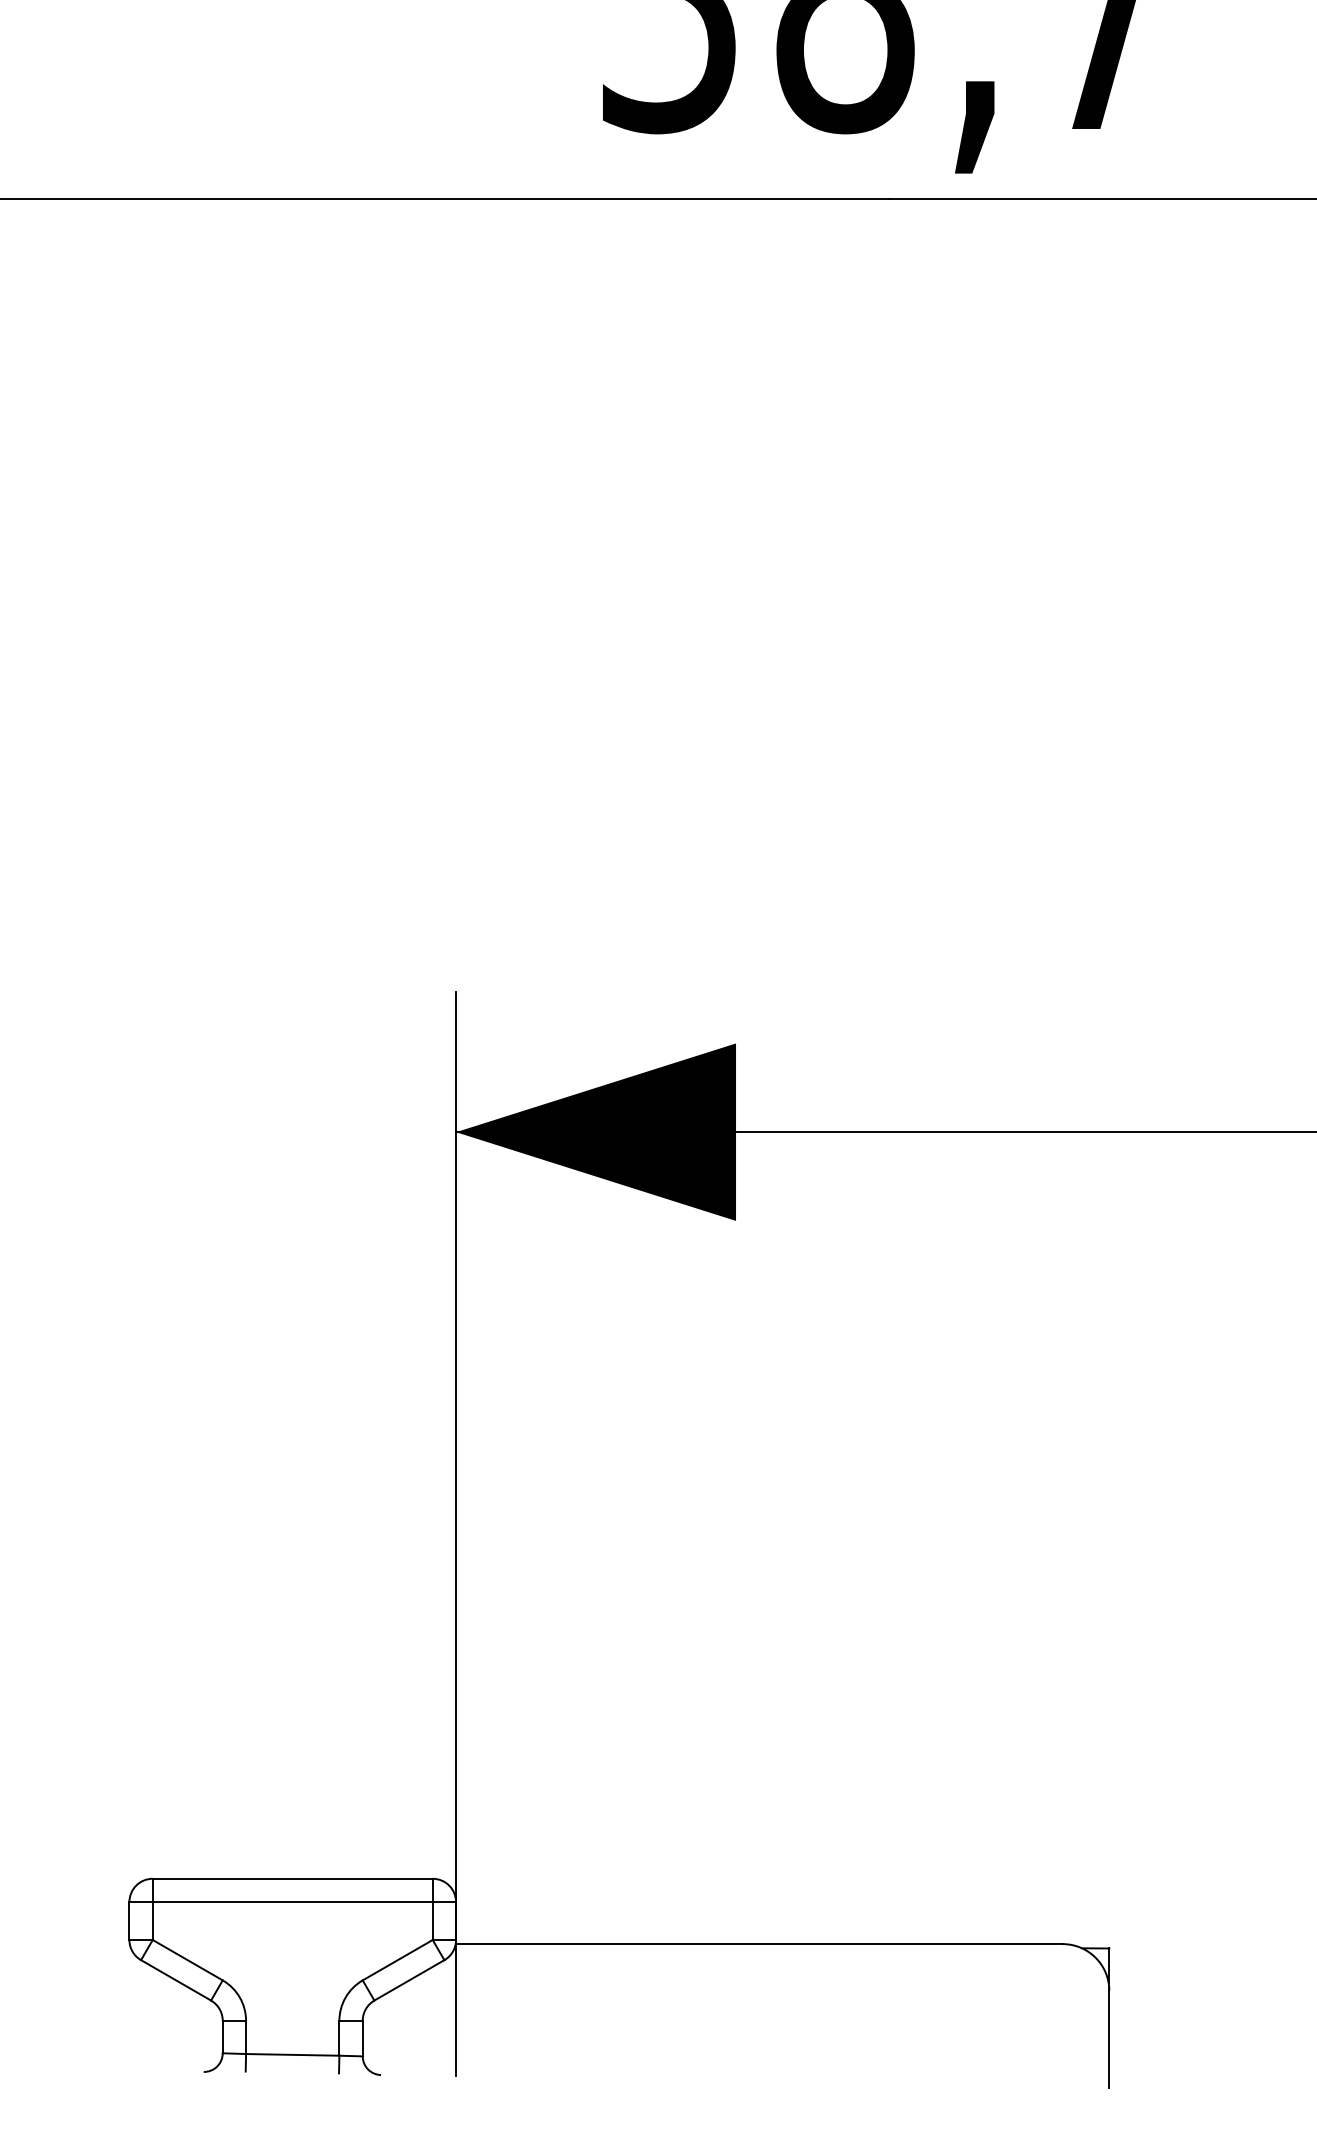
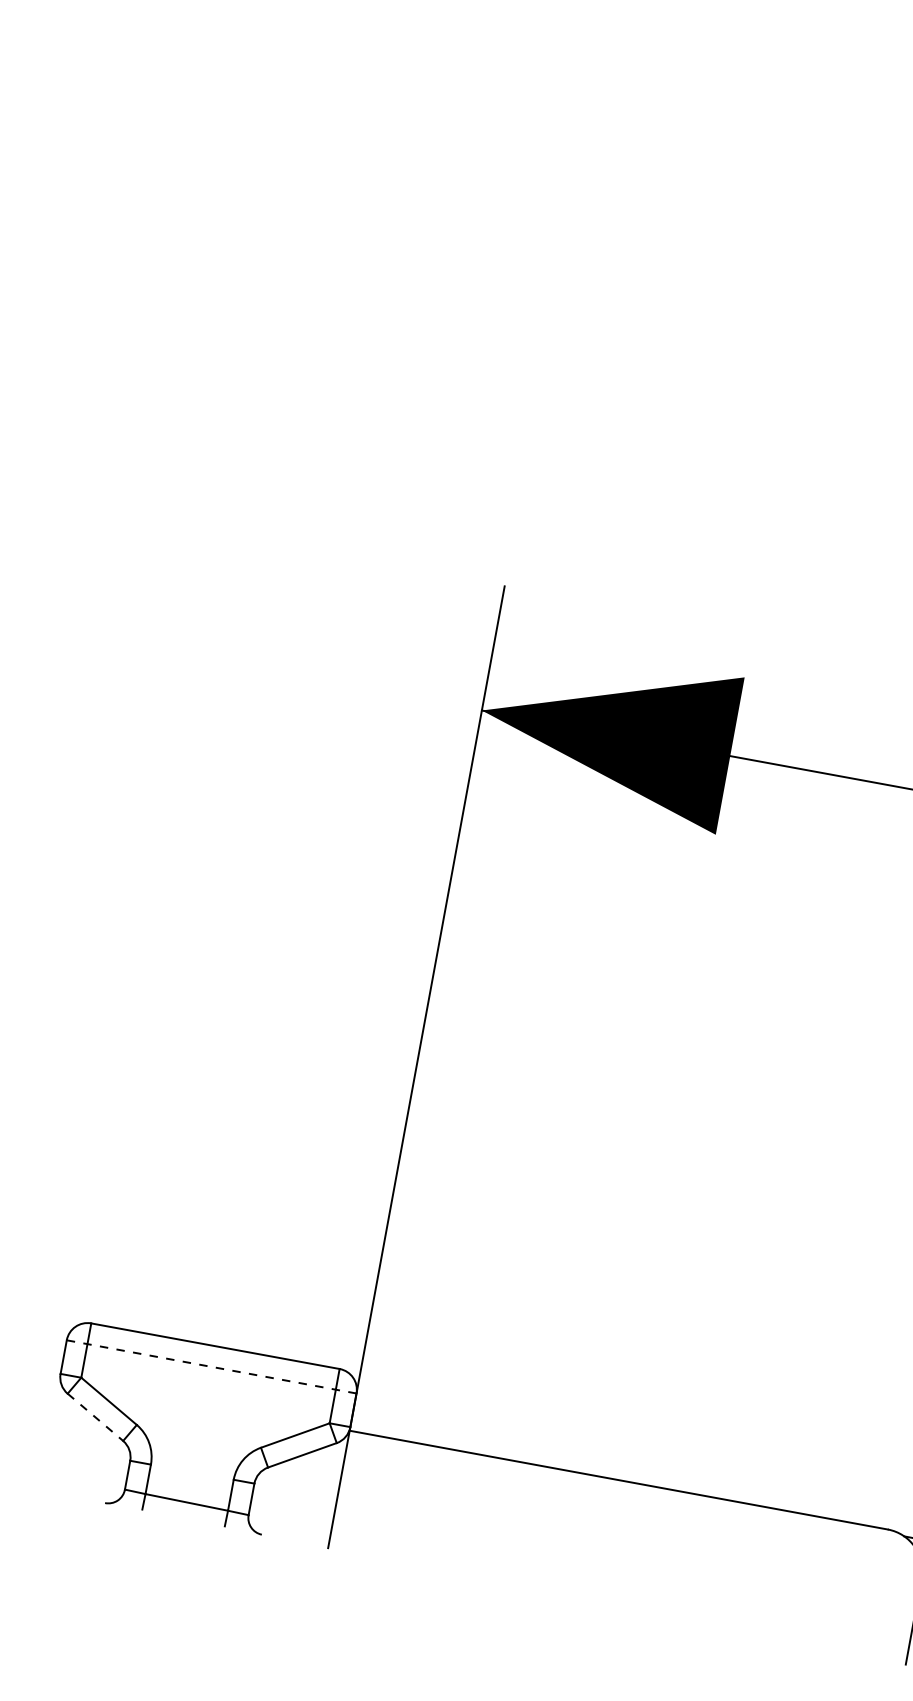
line: (292, 1902) -> (211, 1367), solid -> dashed
line: (176, 1980) -> (95, 1417), solid -> dashed

